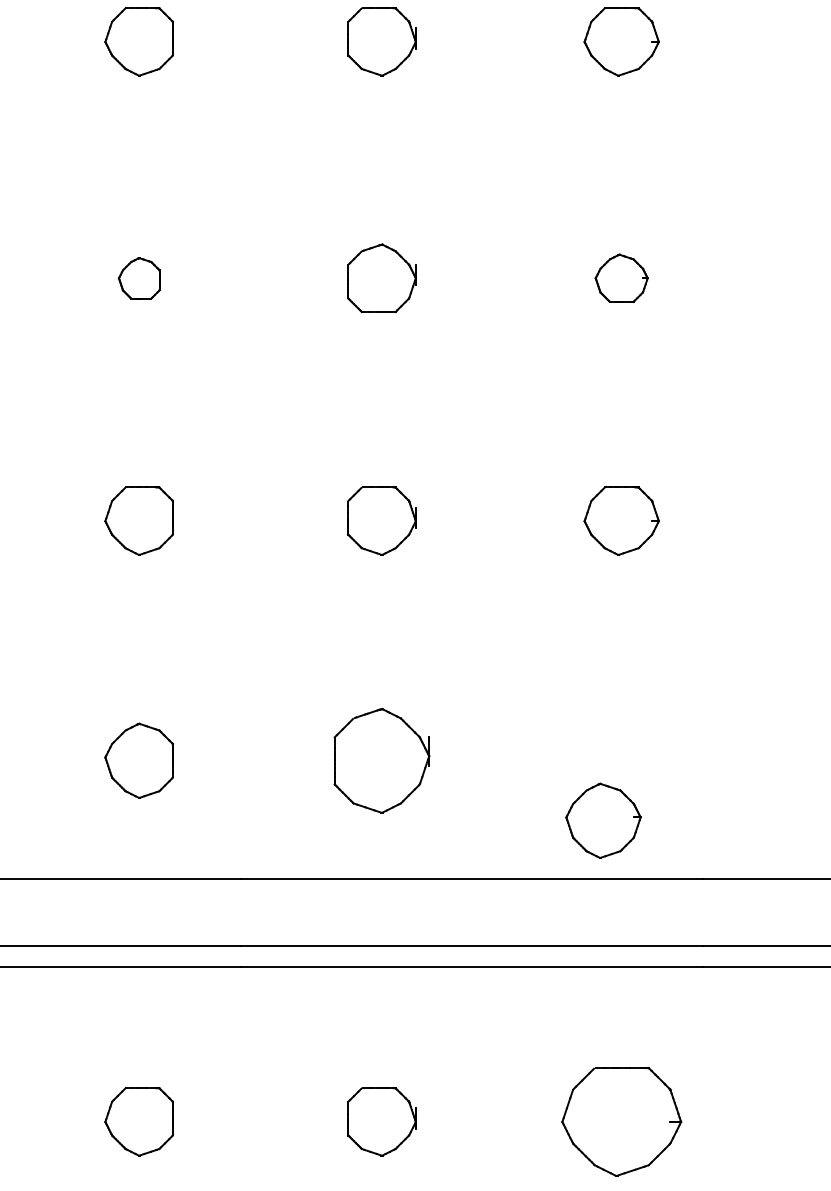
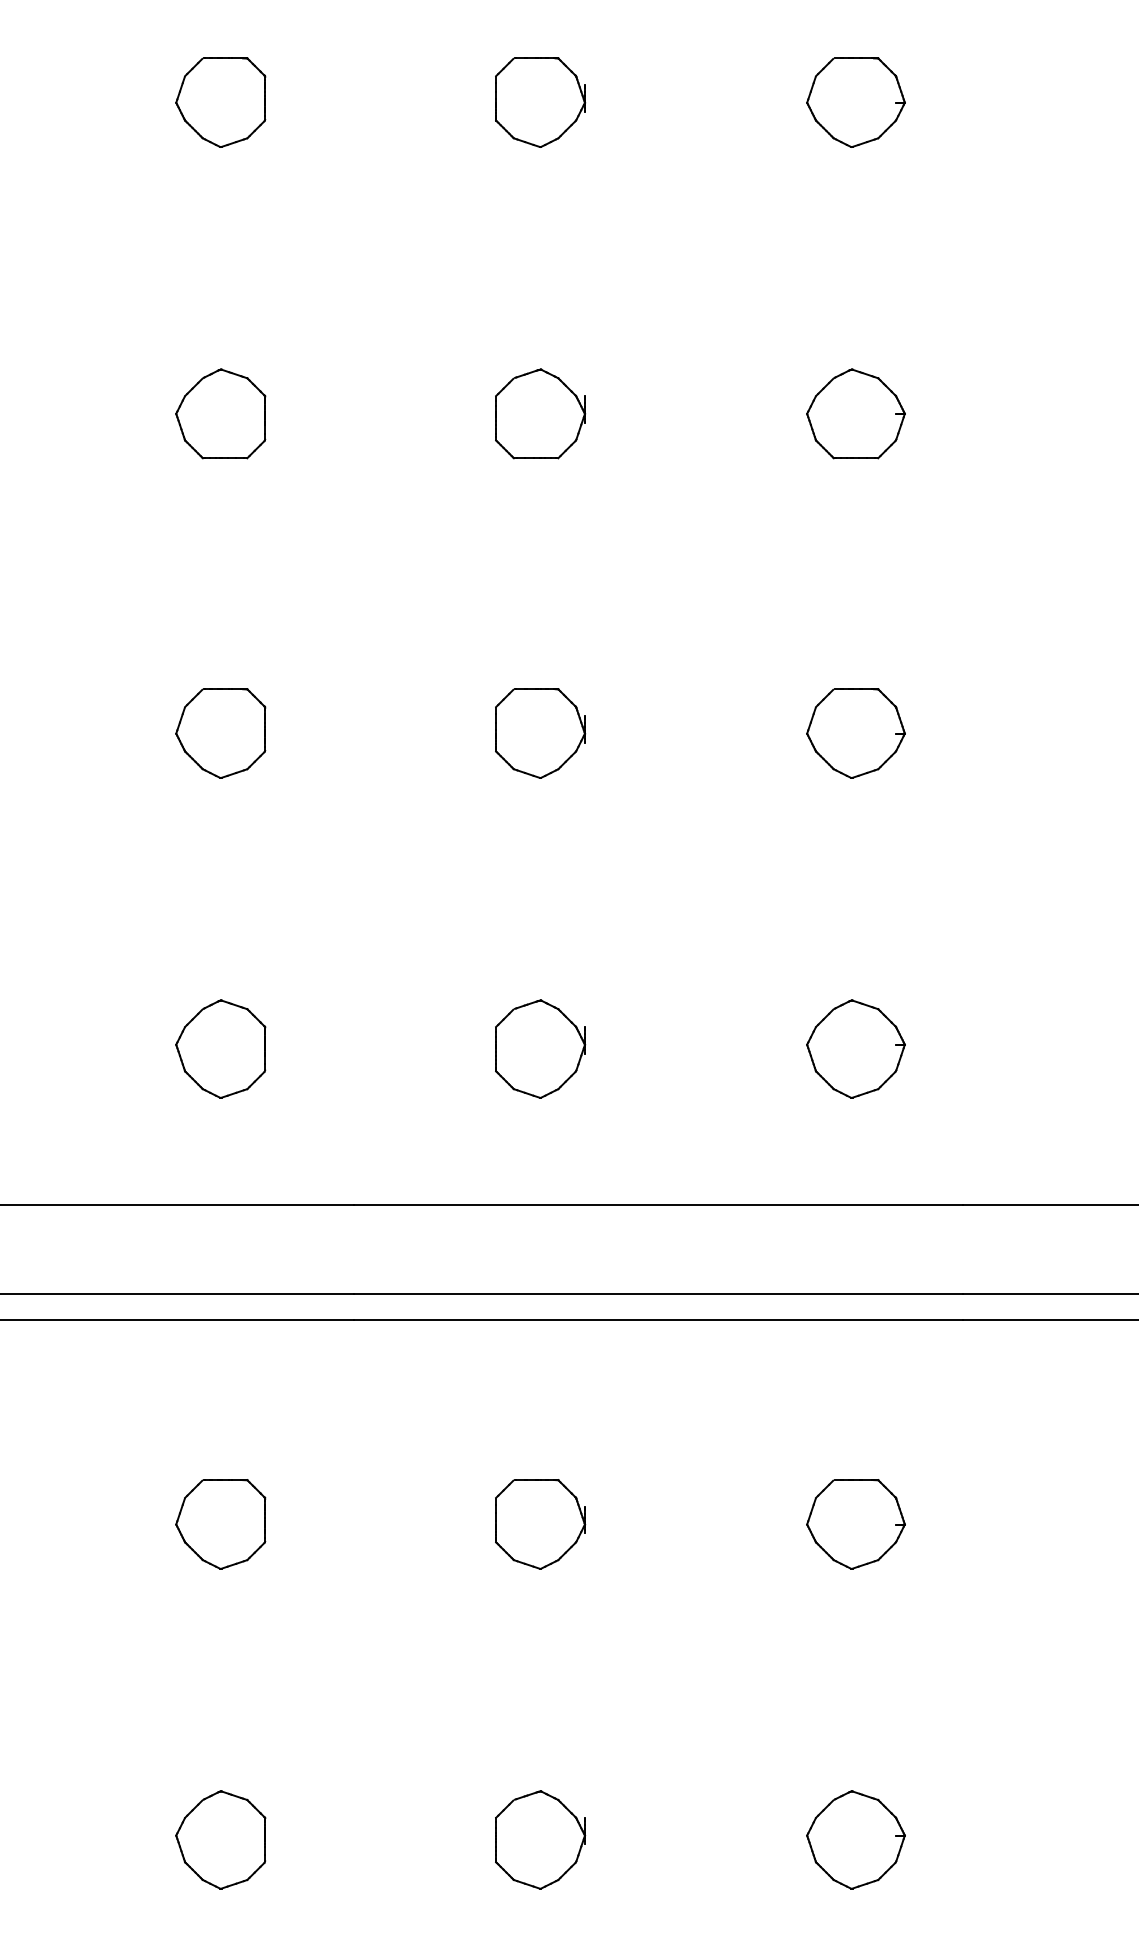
part: (139, 278) -> (220, 413), size x1.67
part: (621, 278) -> (855, 413), size x1.43
part: (382, 760) -> (540, 1048), size x0.71
part: (603, 820) -> (855, 1048), moved
part: (621, 1121) -> (855, 1524), size x0.62

